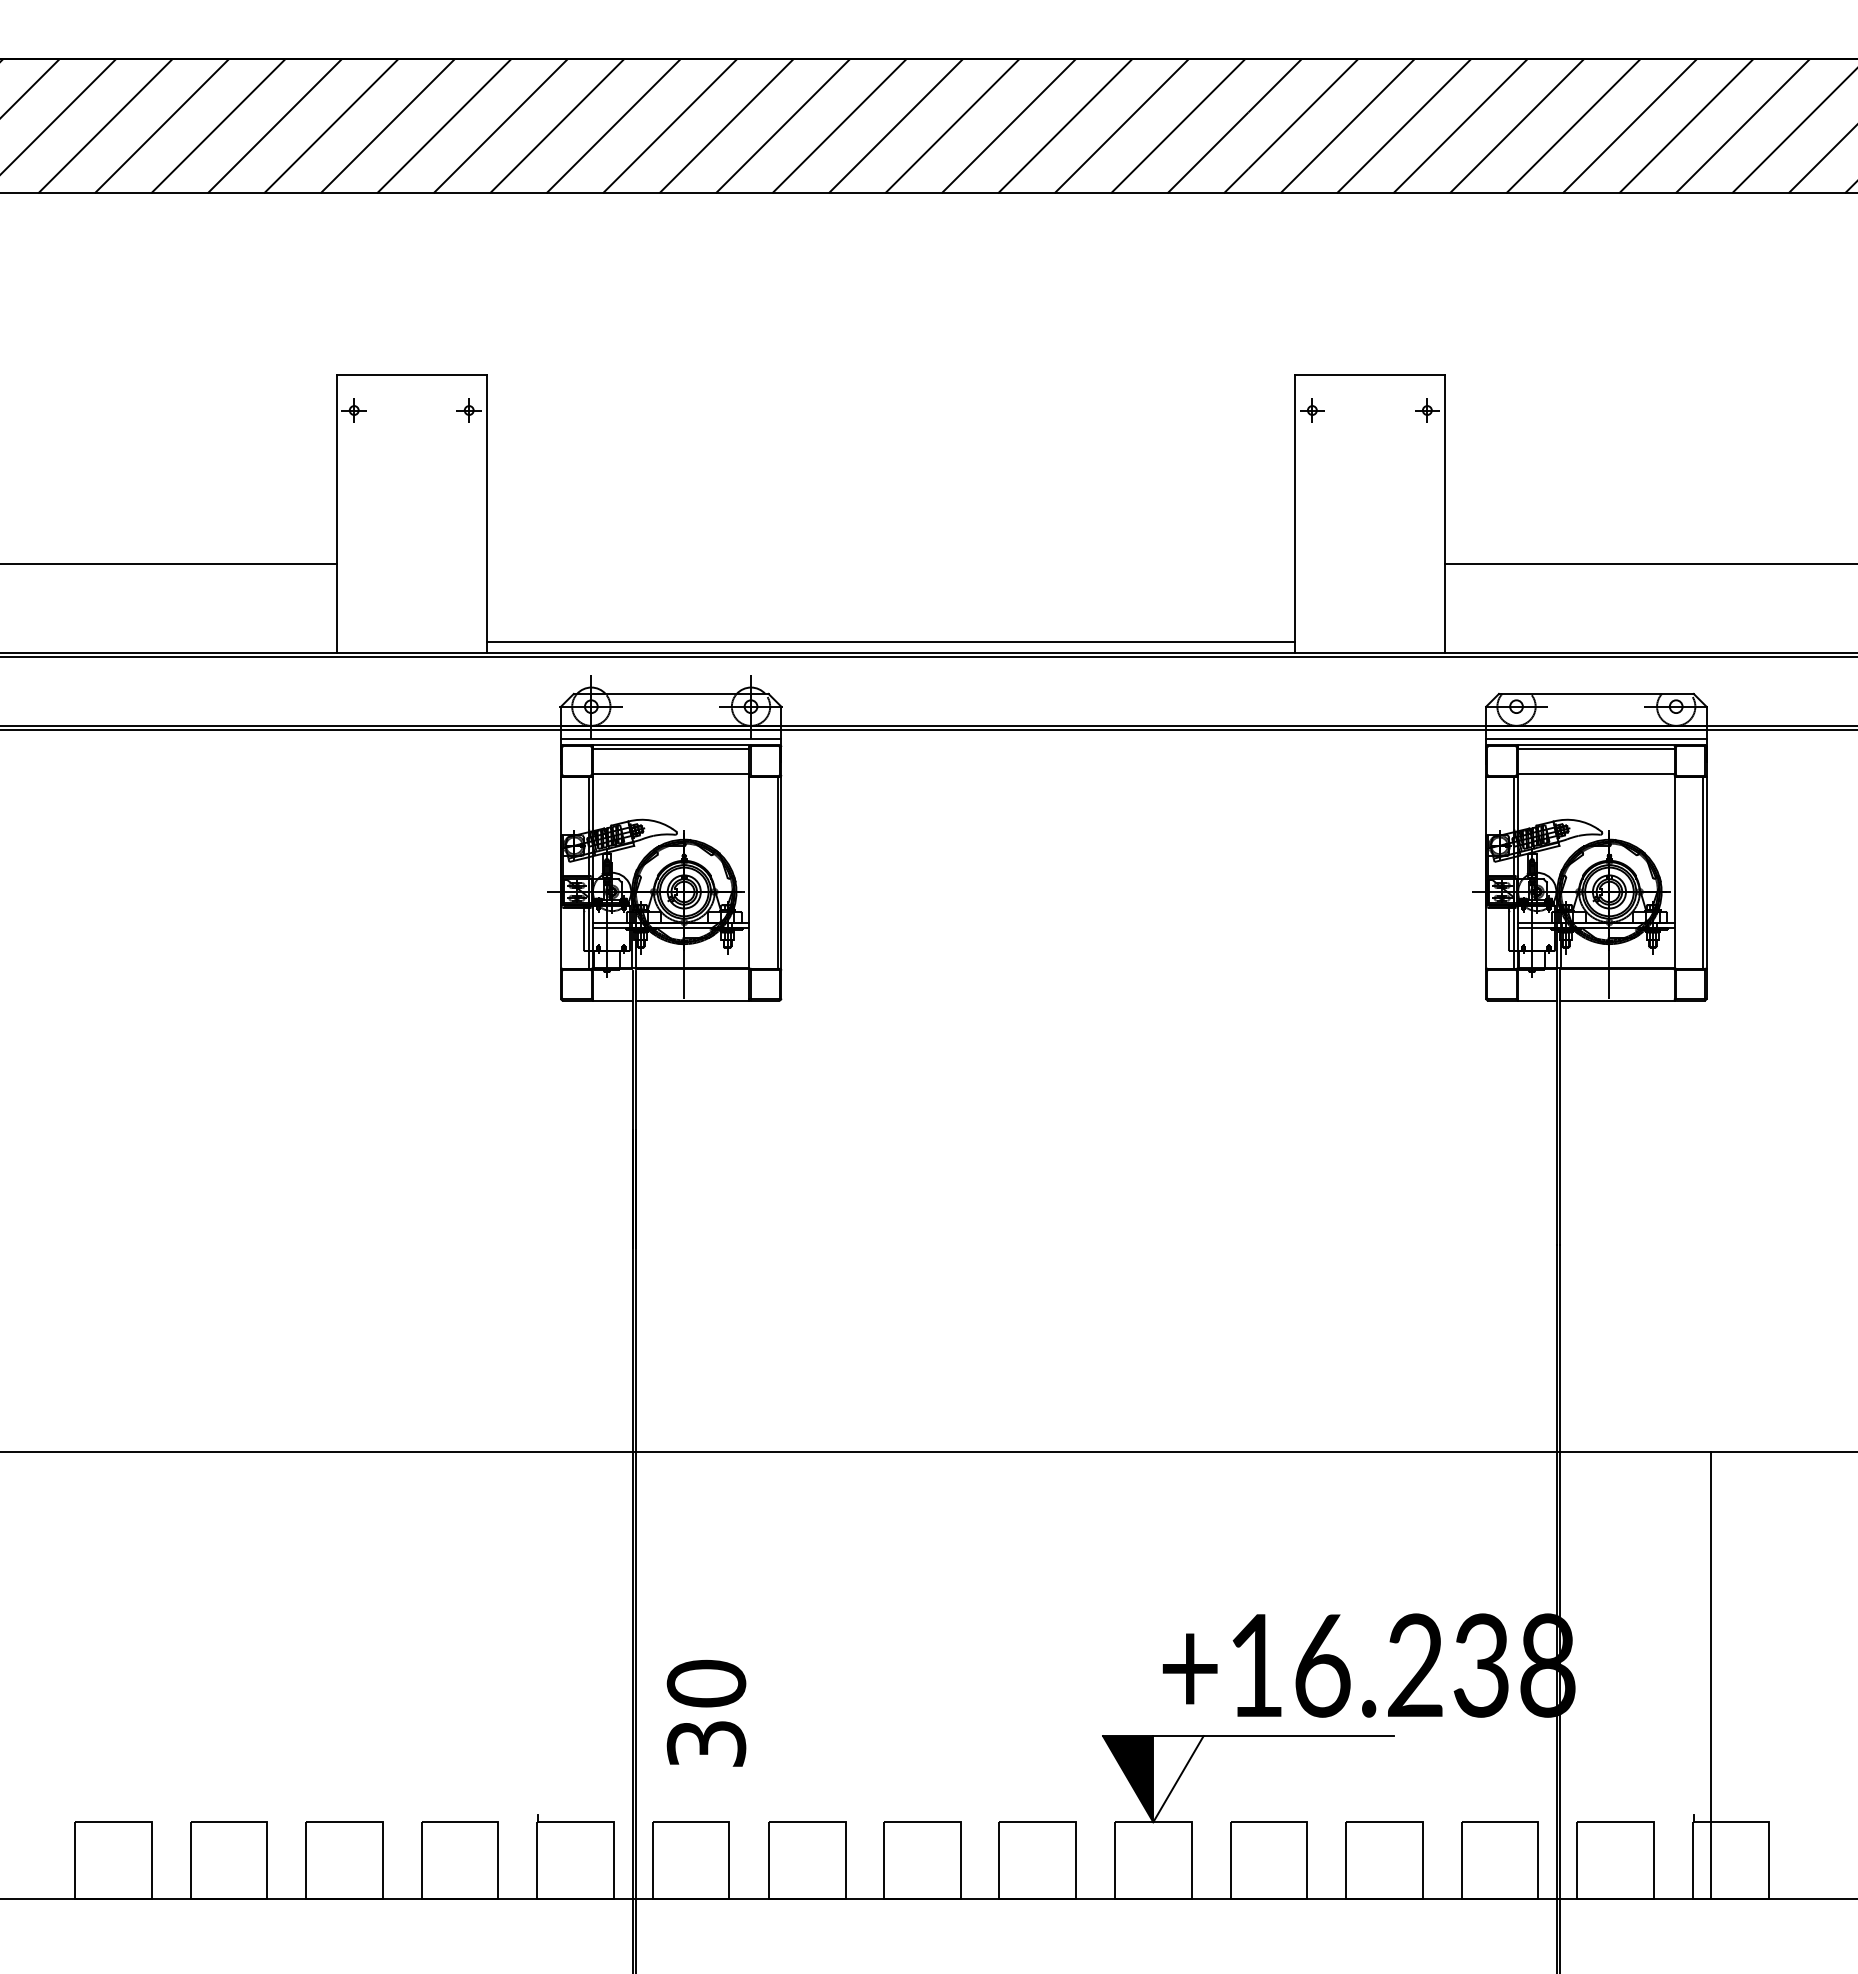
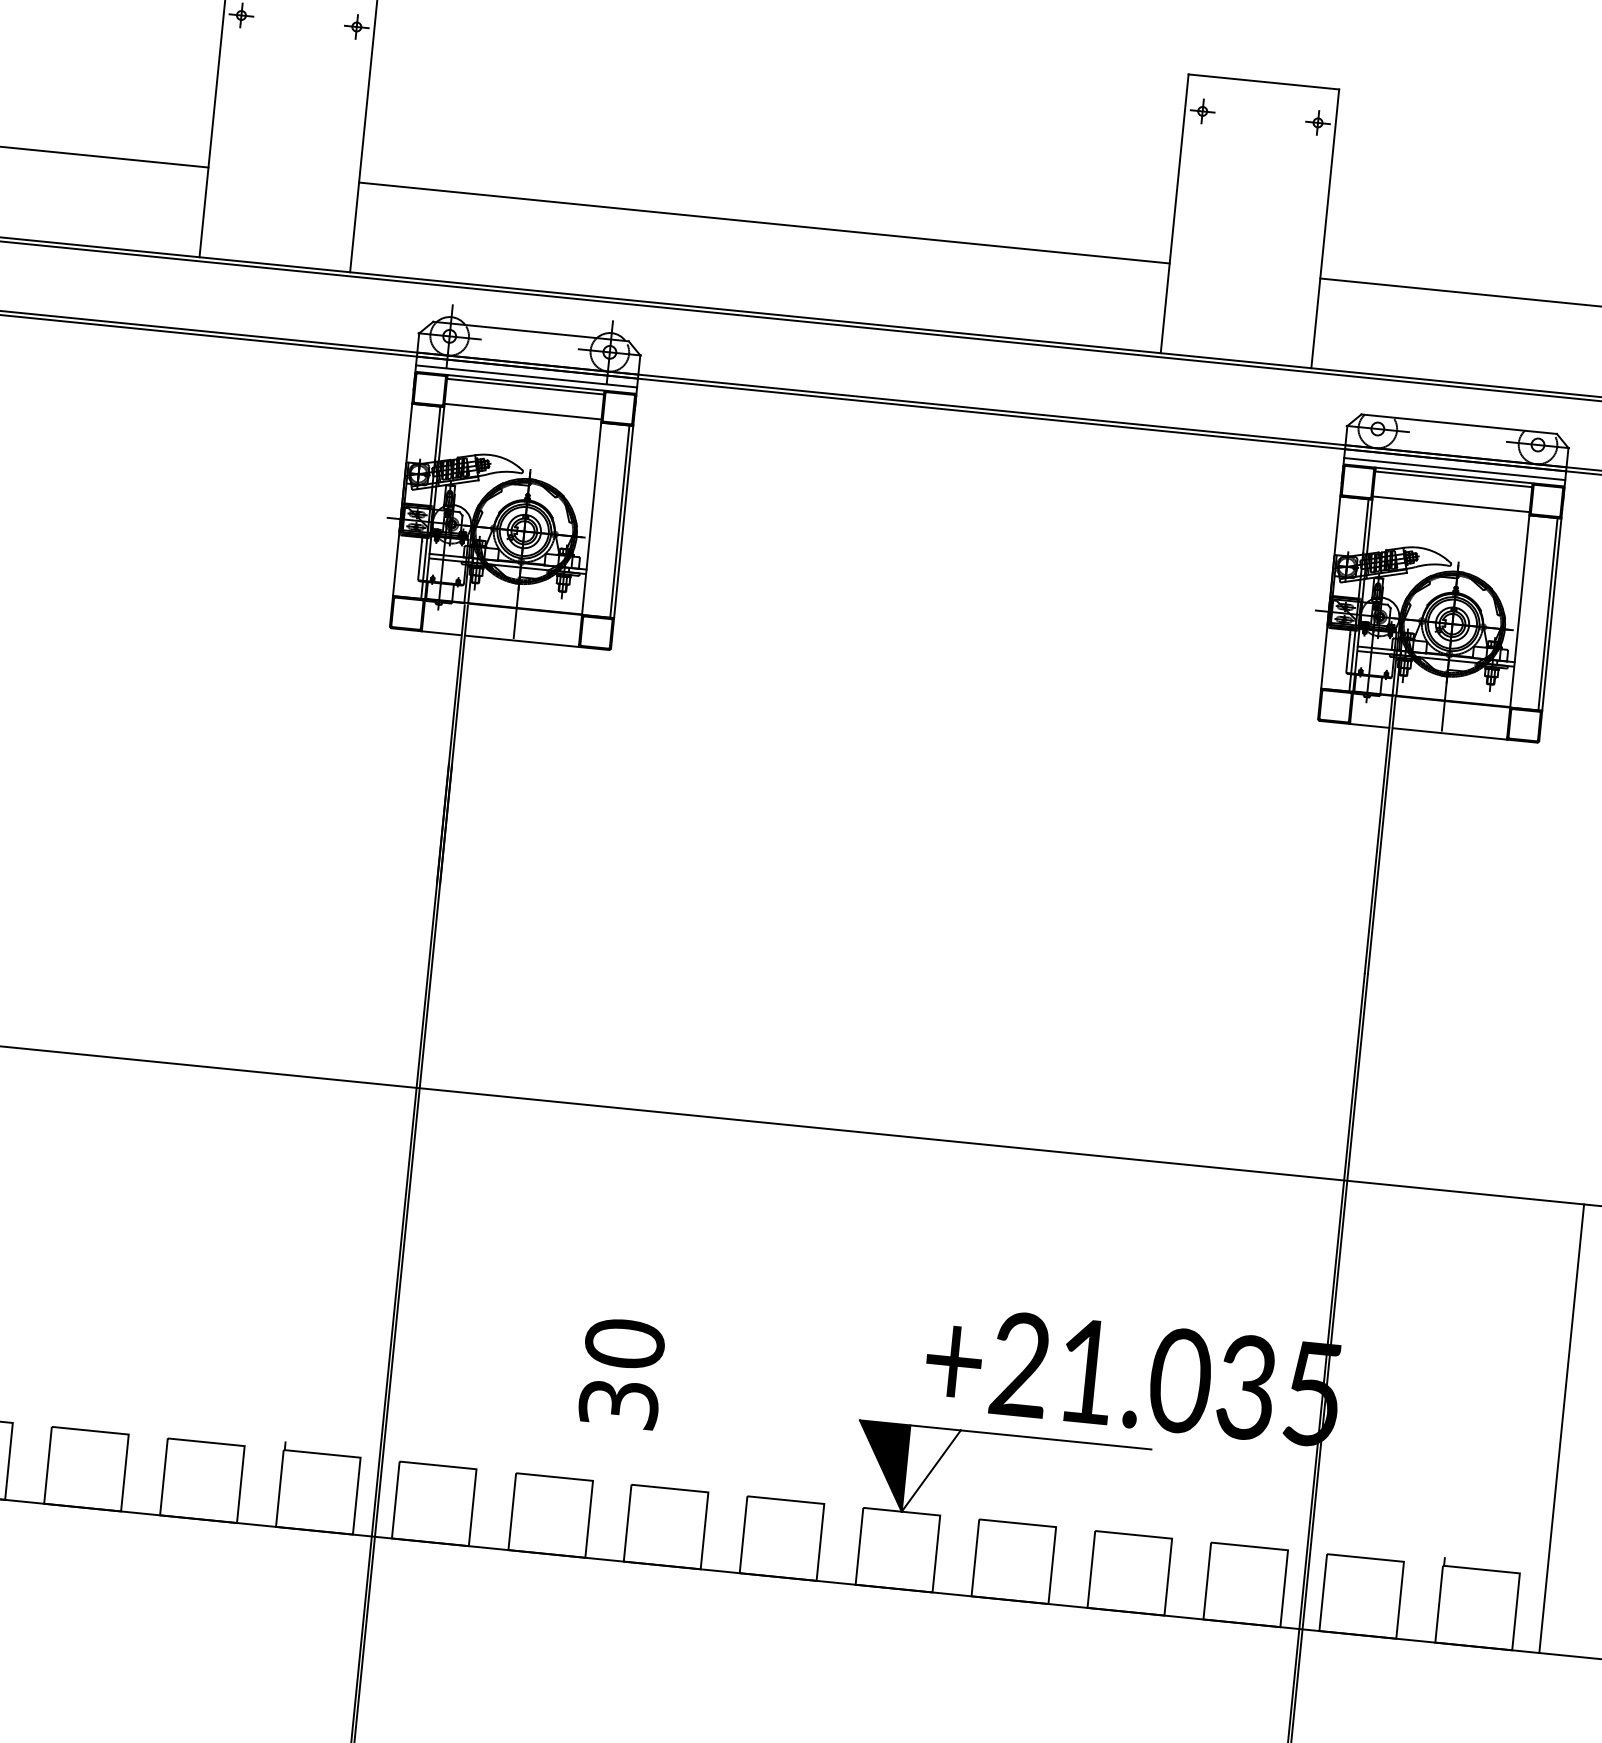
line: (890, 641) -> (764, 222), moved
text: (1401, 1665) -> (1166, 1379), +16.238 -> +21.035
line: (1710, 1674) -> (1561, 1427), moved
text: (706, 1713) -> (621, 1373), moved

